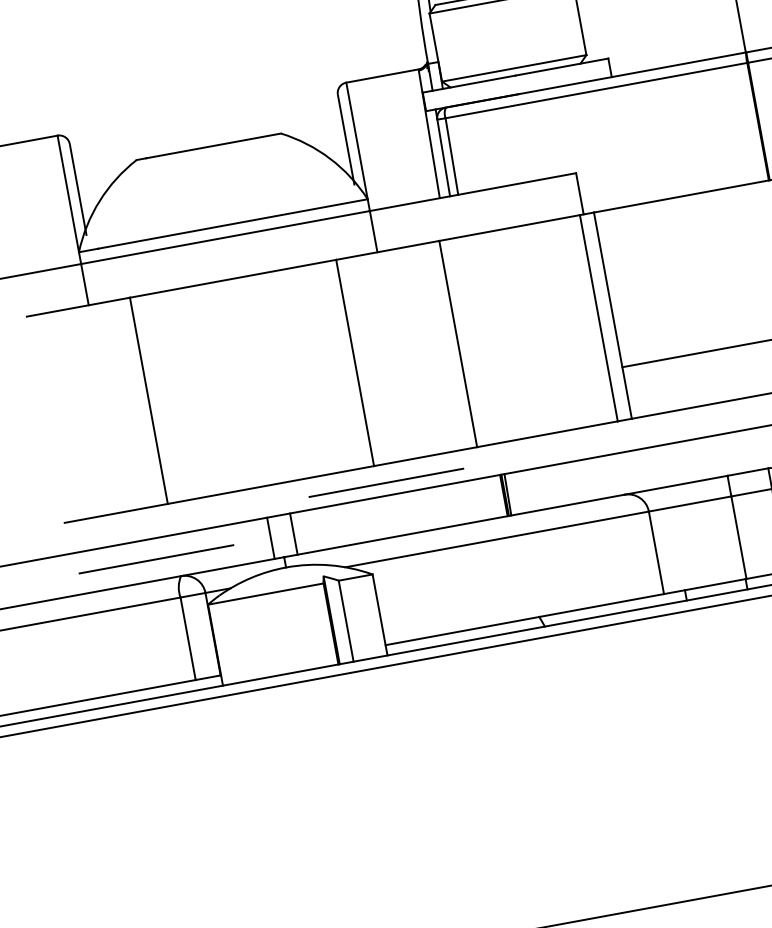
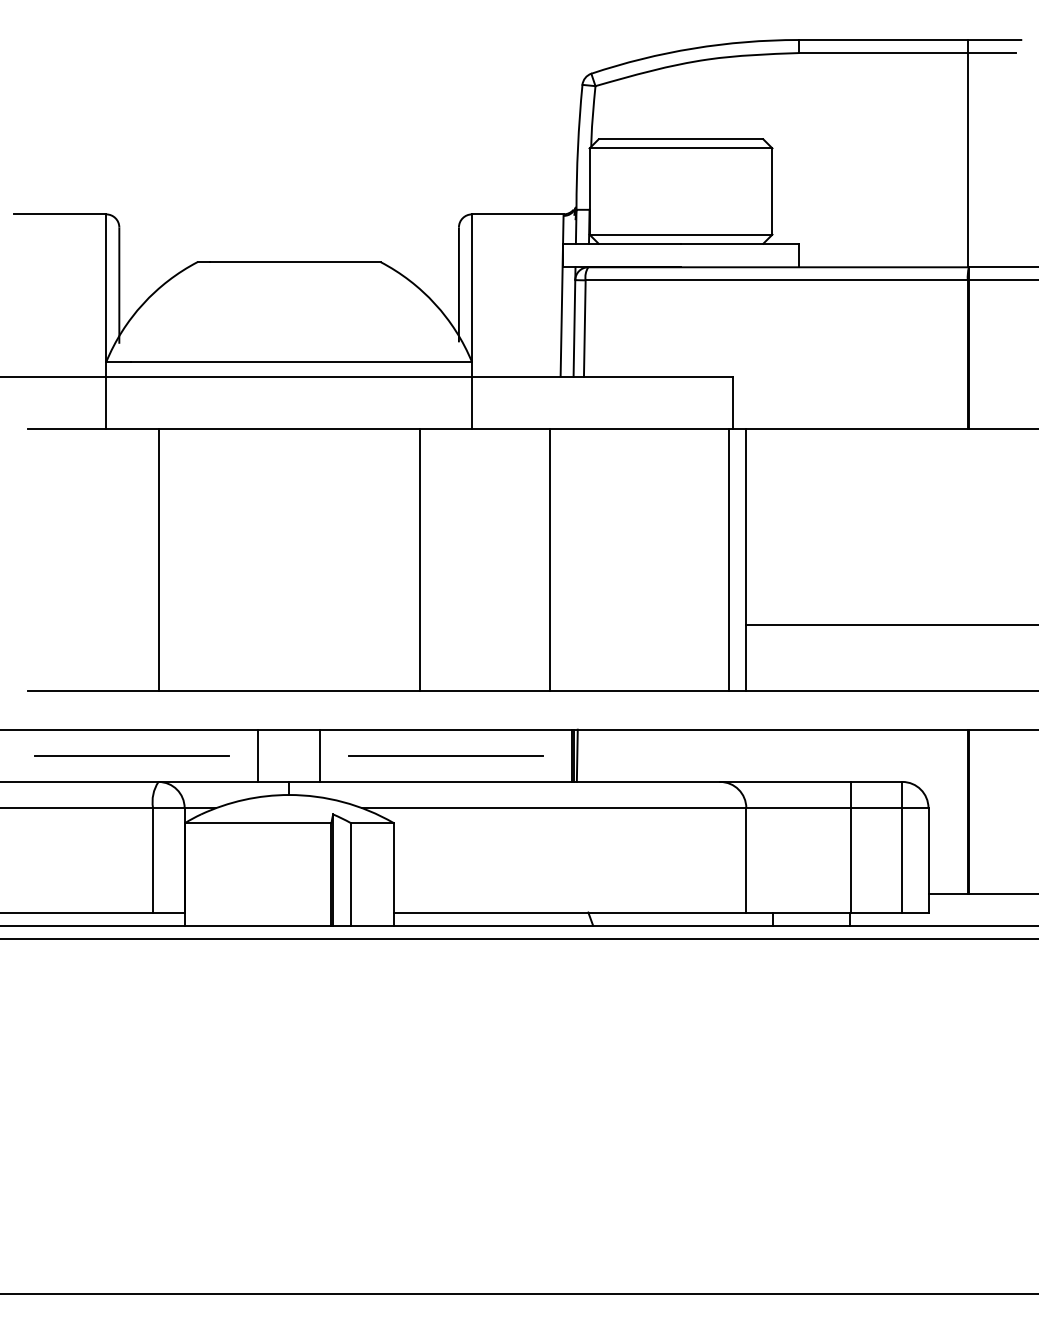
line: (385, 482) -> (445, 755), moved
line: (294, 533) -> (258, 755), moved
line: (271, 538) -> (320, 755), moved

